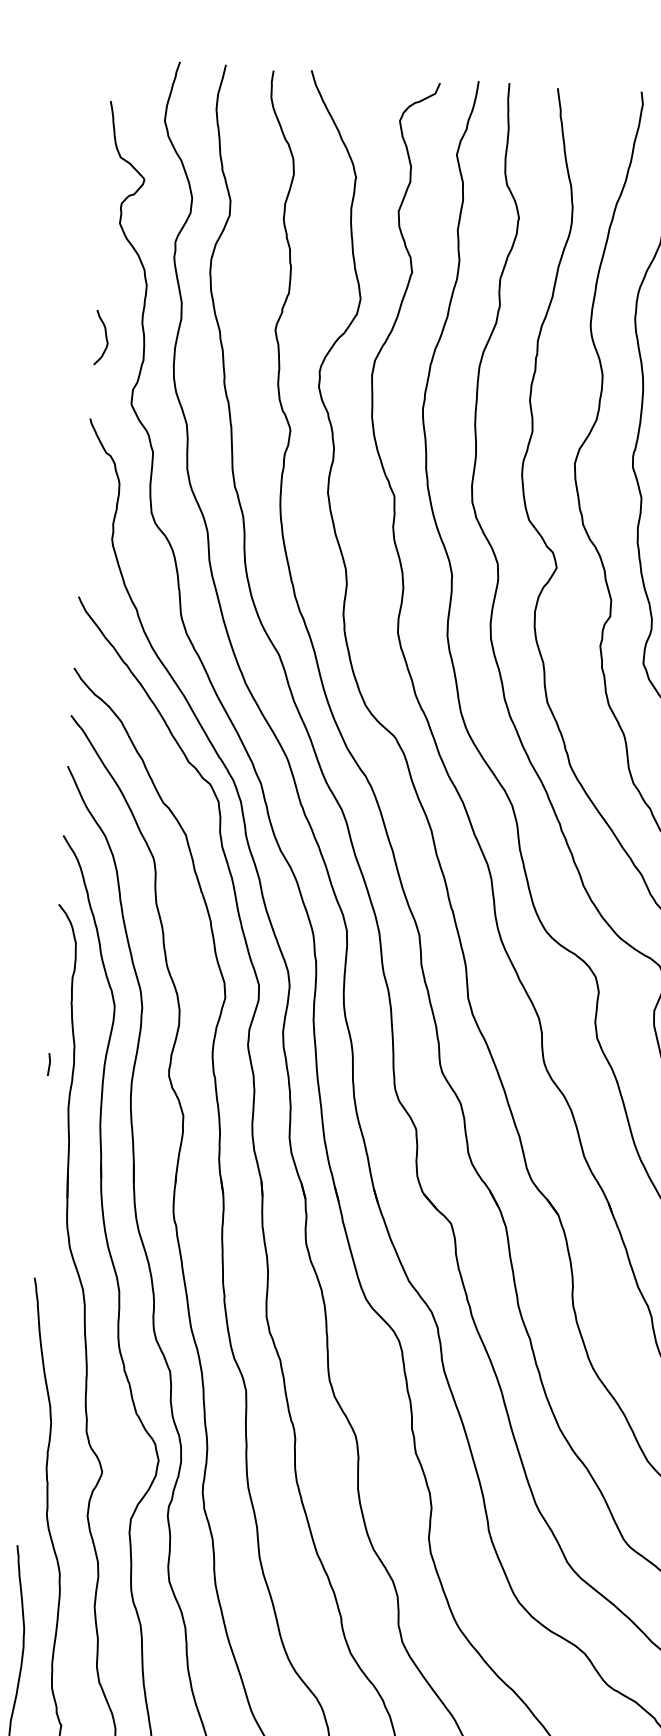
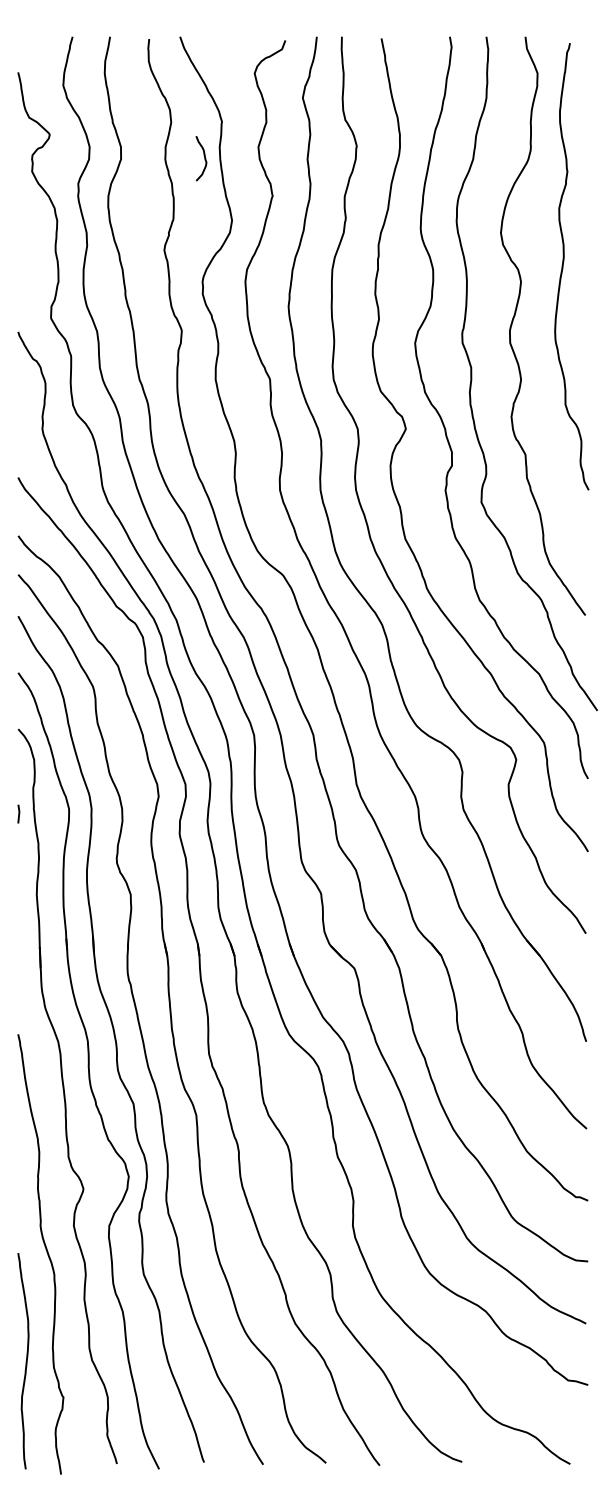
curve: (105, 337) -> (204, 158), moved
line: (48, 1063) -> (18, 813), moved

